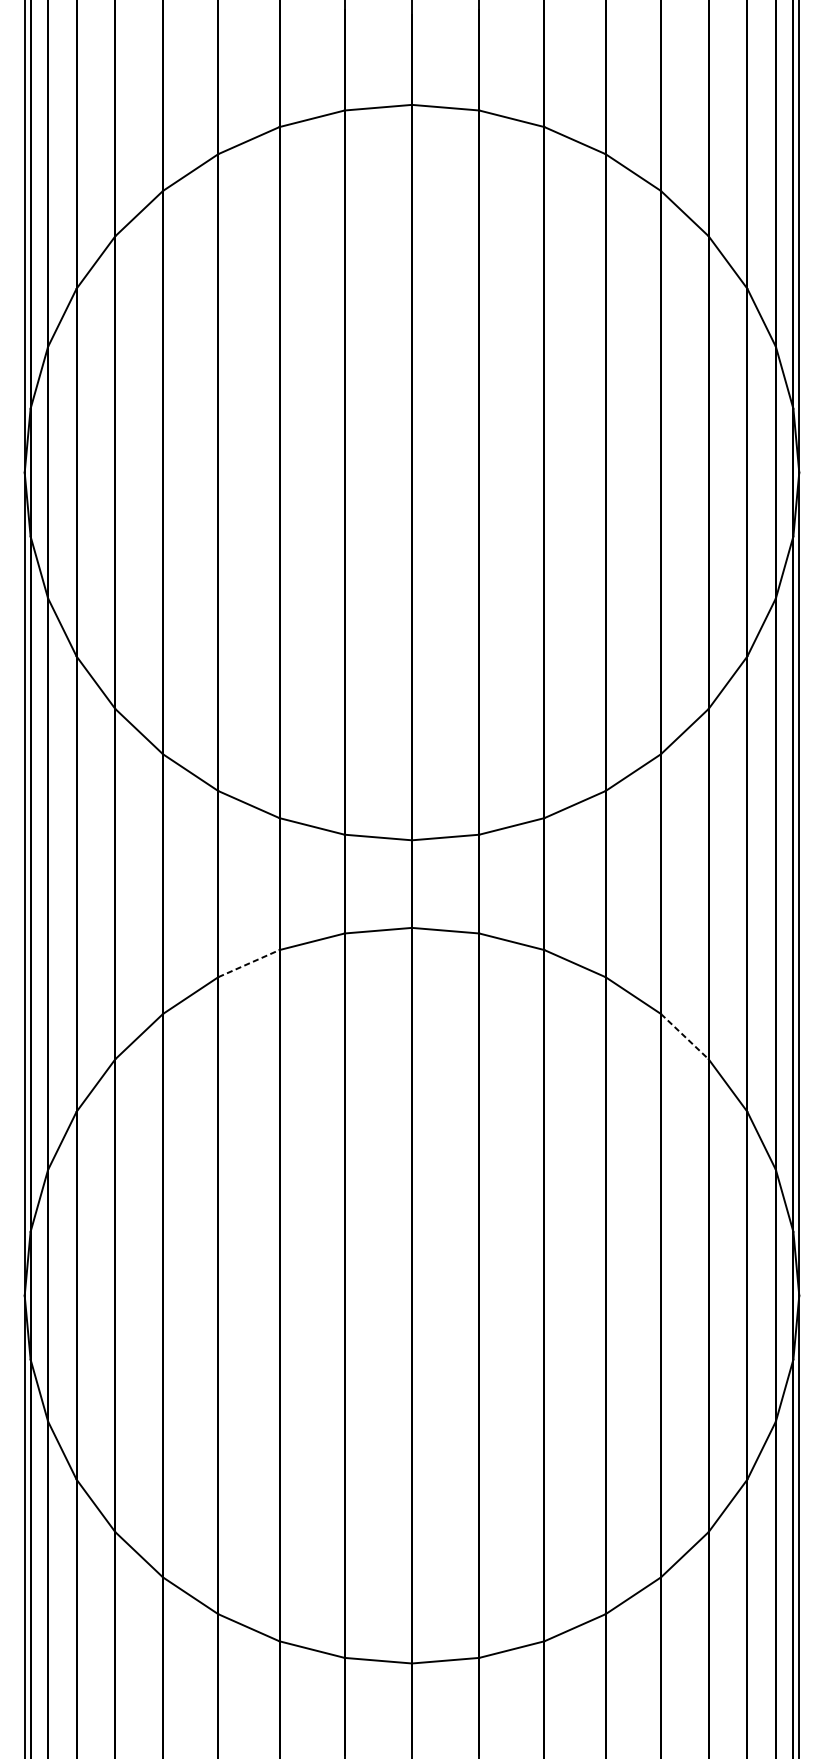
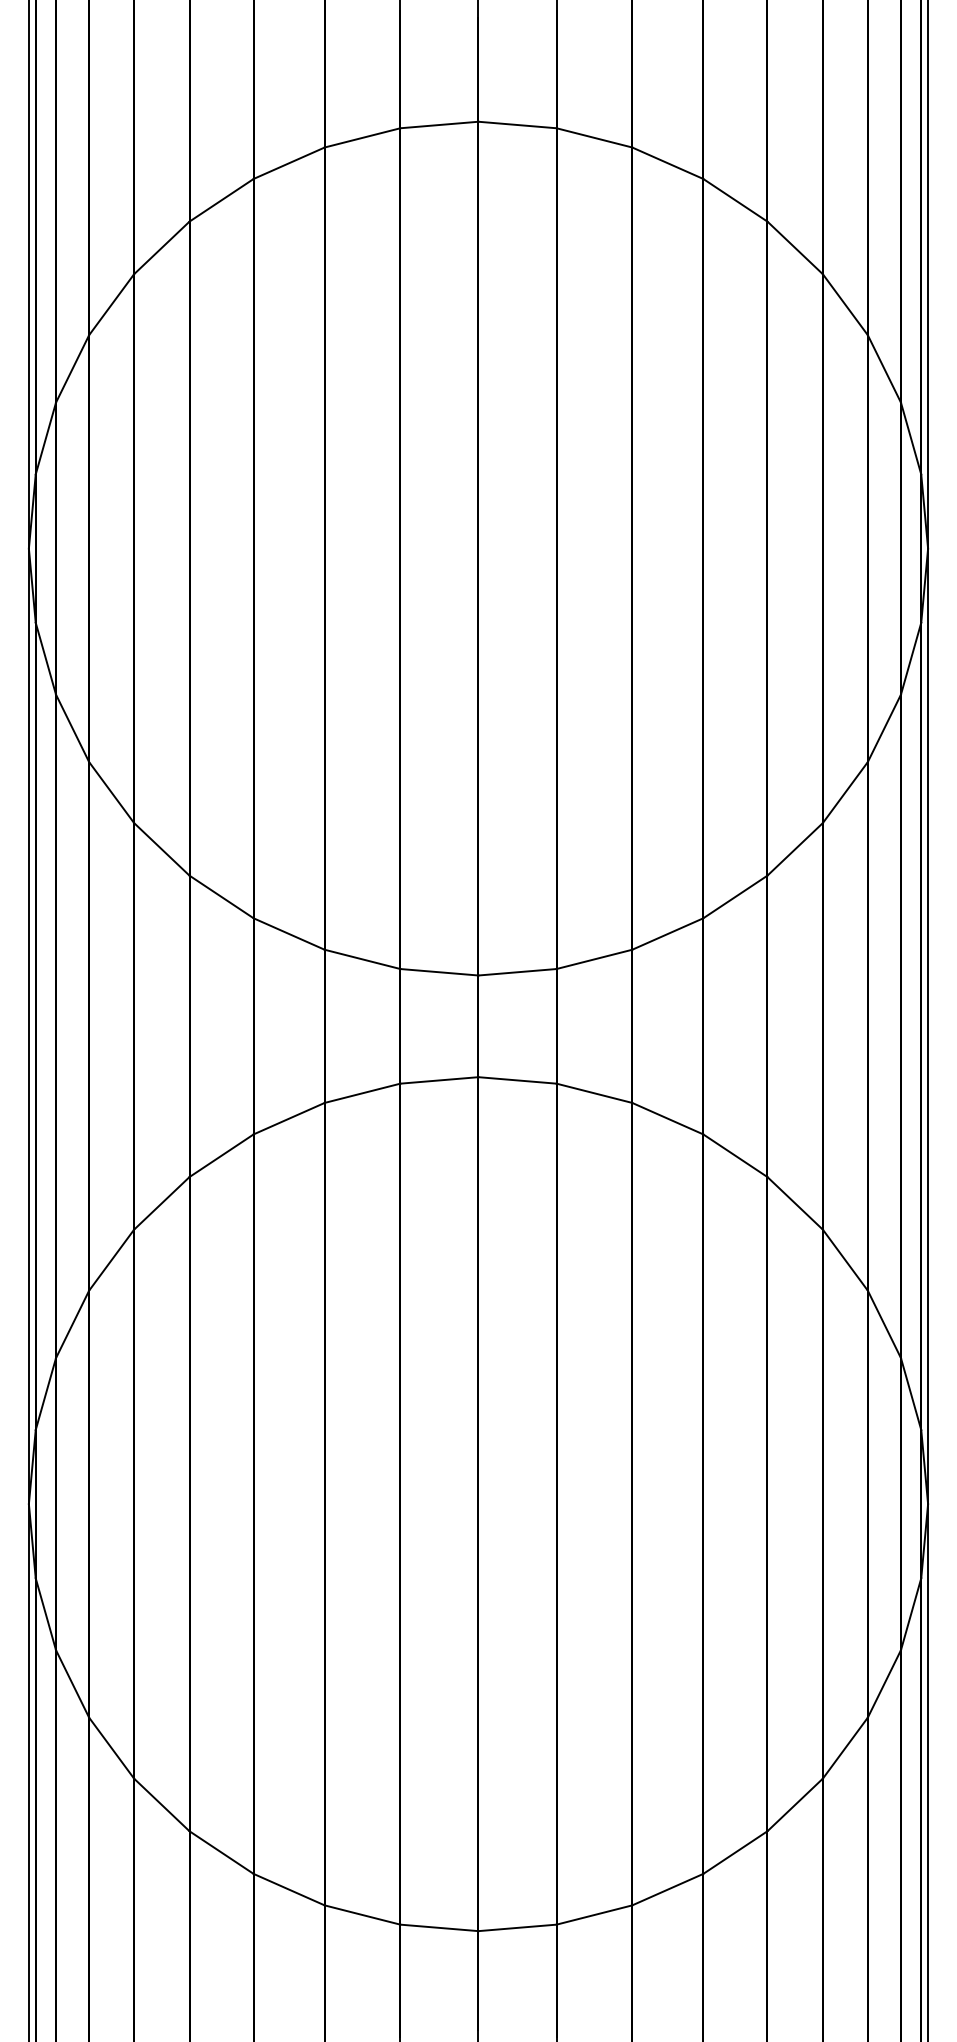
line: (249, 963) -> (289, 1118), dashed -> solid
line: (685, 1036) -> (795, 1203), dashed -> solid

